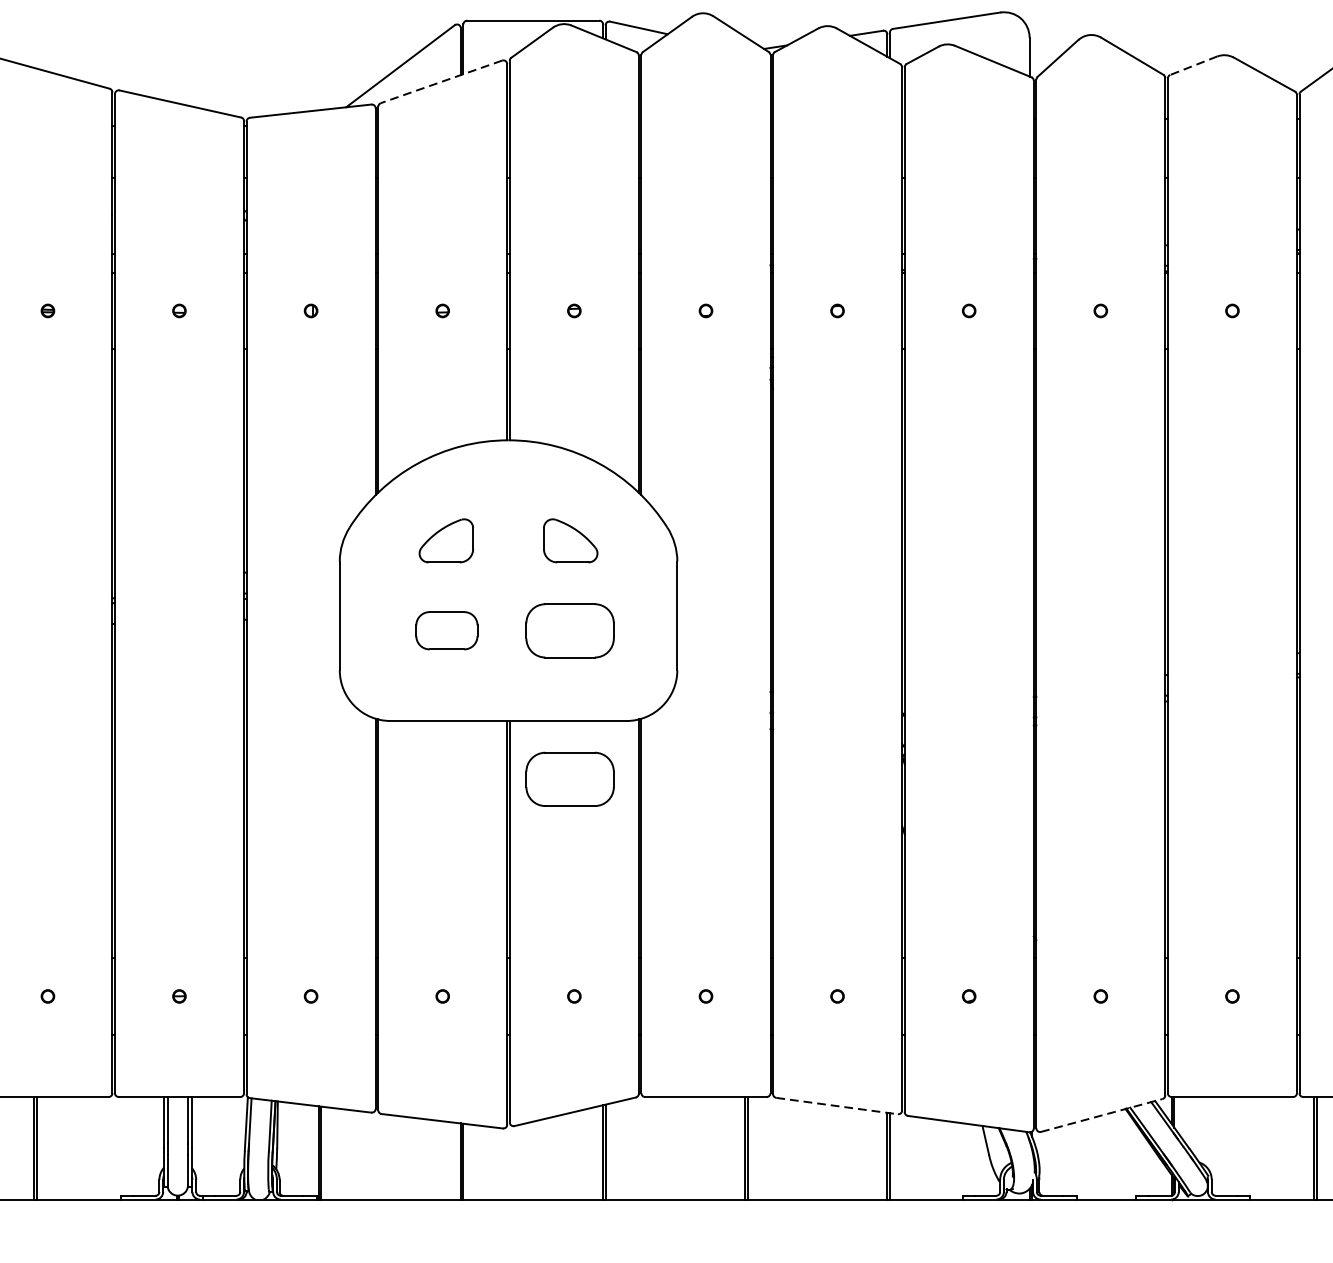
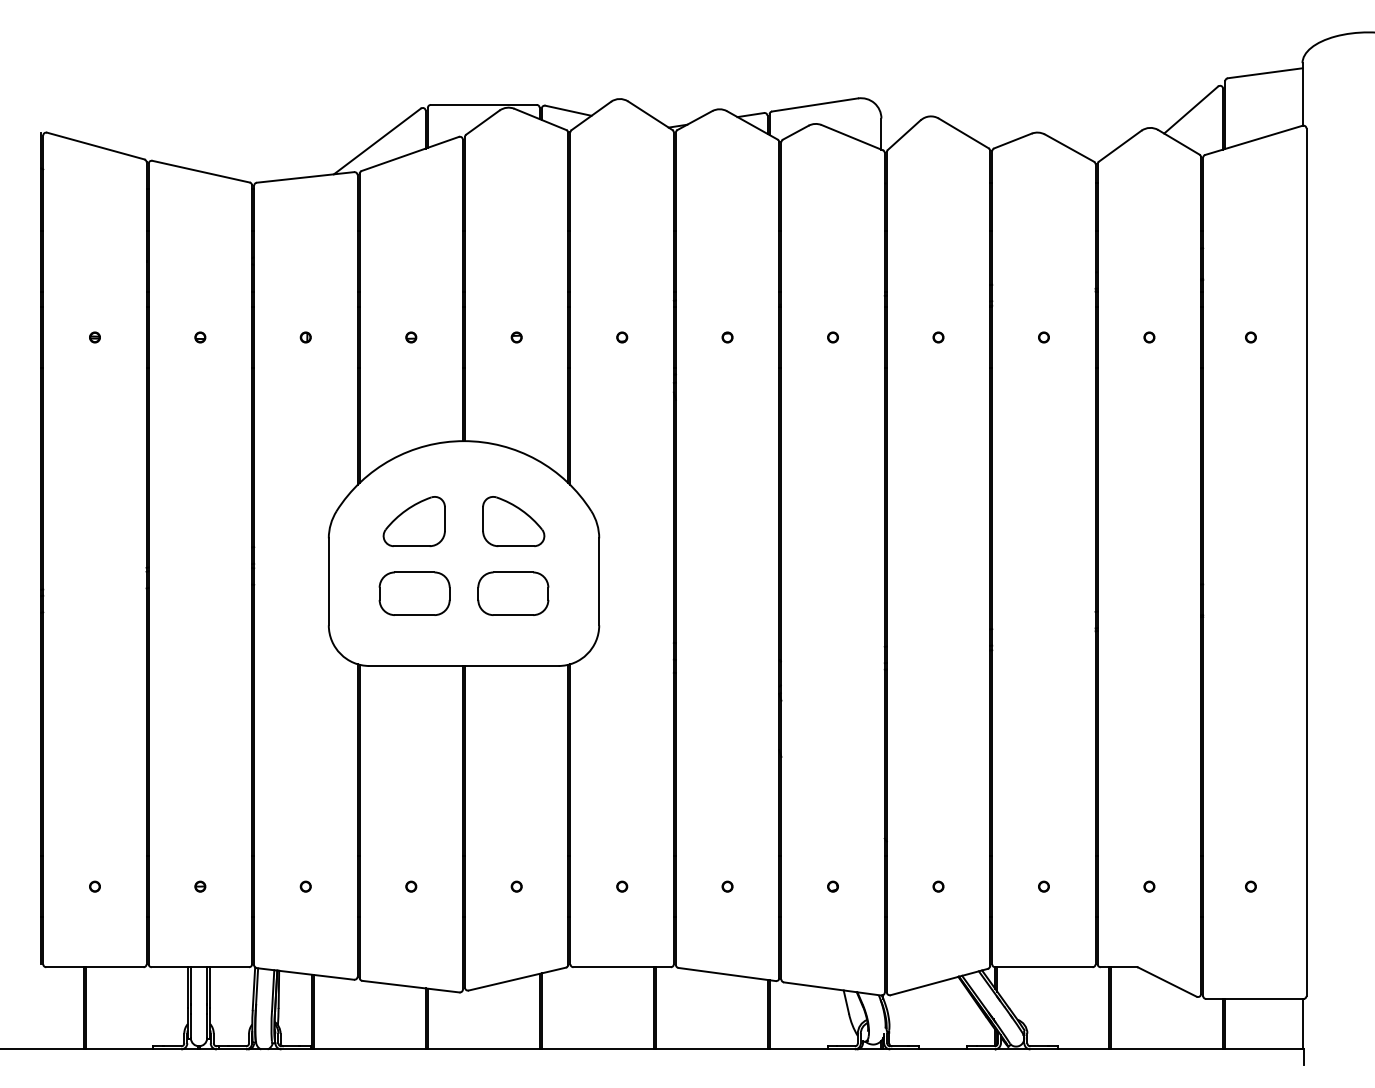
line: (1193, 66) -> (1012, 141), dashed -> solid
line: (441, 81) -> (410, 153), dashed -> solid
part: (445, 540) -> (413, 521), size x1.43
part: (570, 540) -> (513, 521), size x1.43
part: (446, 630) -> (414, 593), size x1.43
part: (570, 779) -> (513, 712), removed
line: (837, 1106) -> (727, 974), dashed -> solid
line: (1102, 1114) -> (939, 981), dashed -> solid

